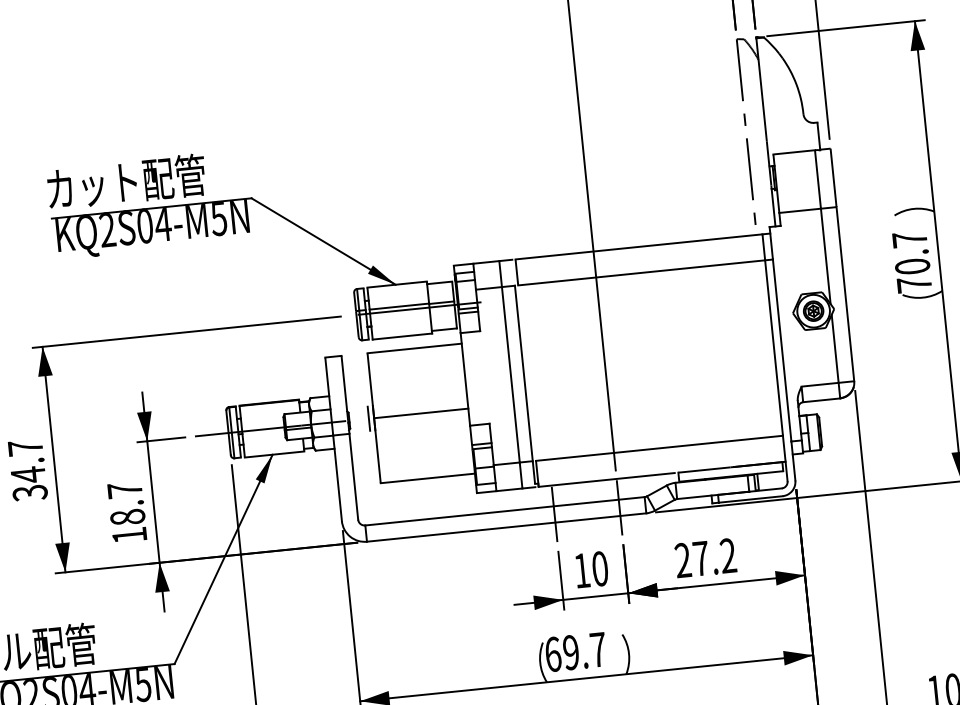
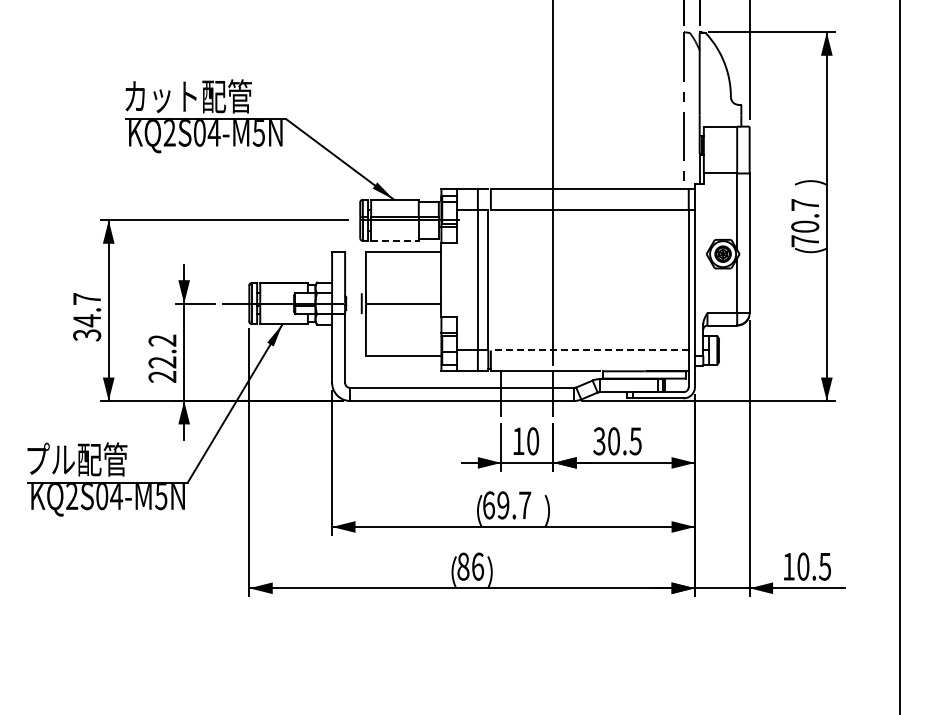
line: (401, 337) -> (394, 241), solid -> dashed
line: (659, 448) -> (589, 350), solid -> dashed
text: (127, 512) -> (162, 358), 18.7 -> 22.2
text: (705, 558) -> (617, 441), 27.2 -> 30.5

